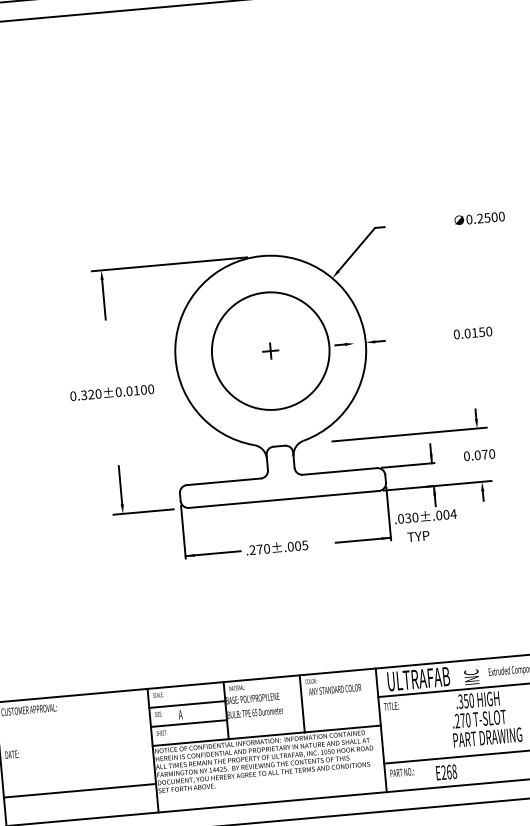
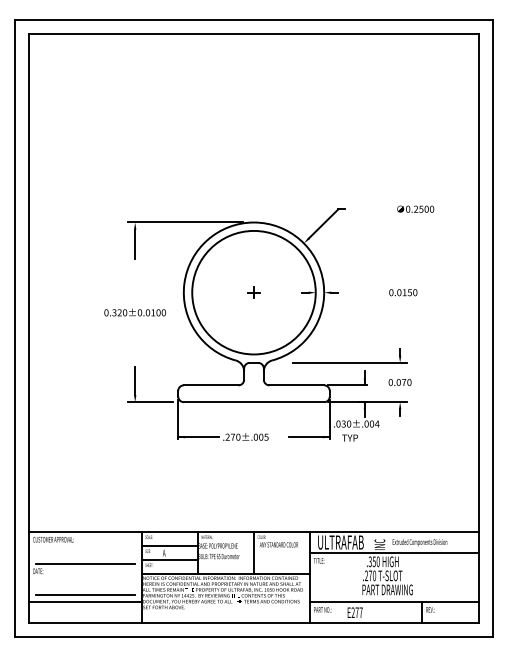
circle: (270, 350) -> (253, 292), size x1.43
line: (75, 738) -> (85, 563), added
text: (450, 771) -> (358, 612), E268 -> E277
line: (79, 781) -> (85, 595), added

